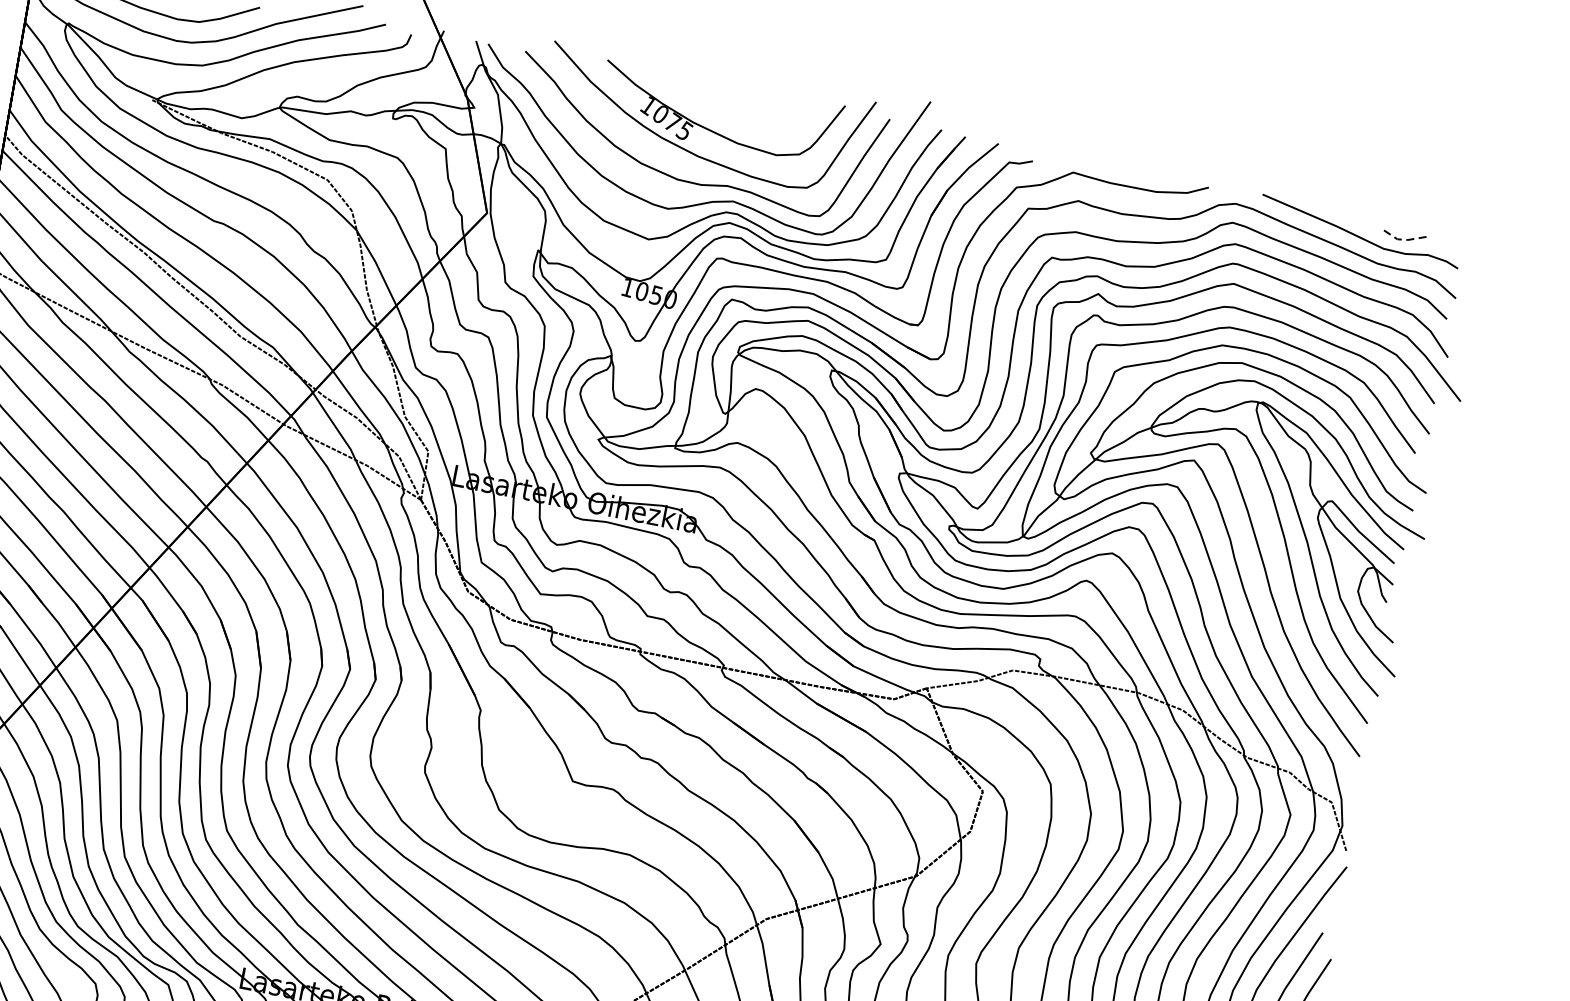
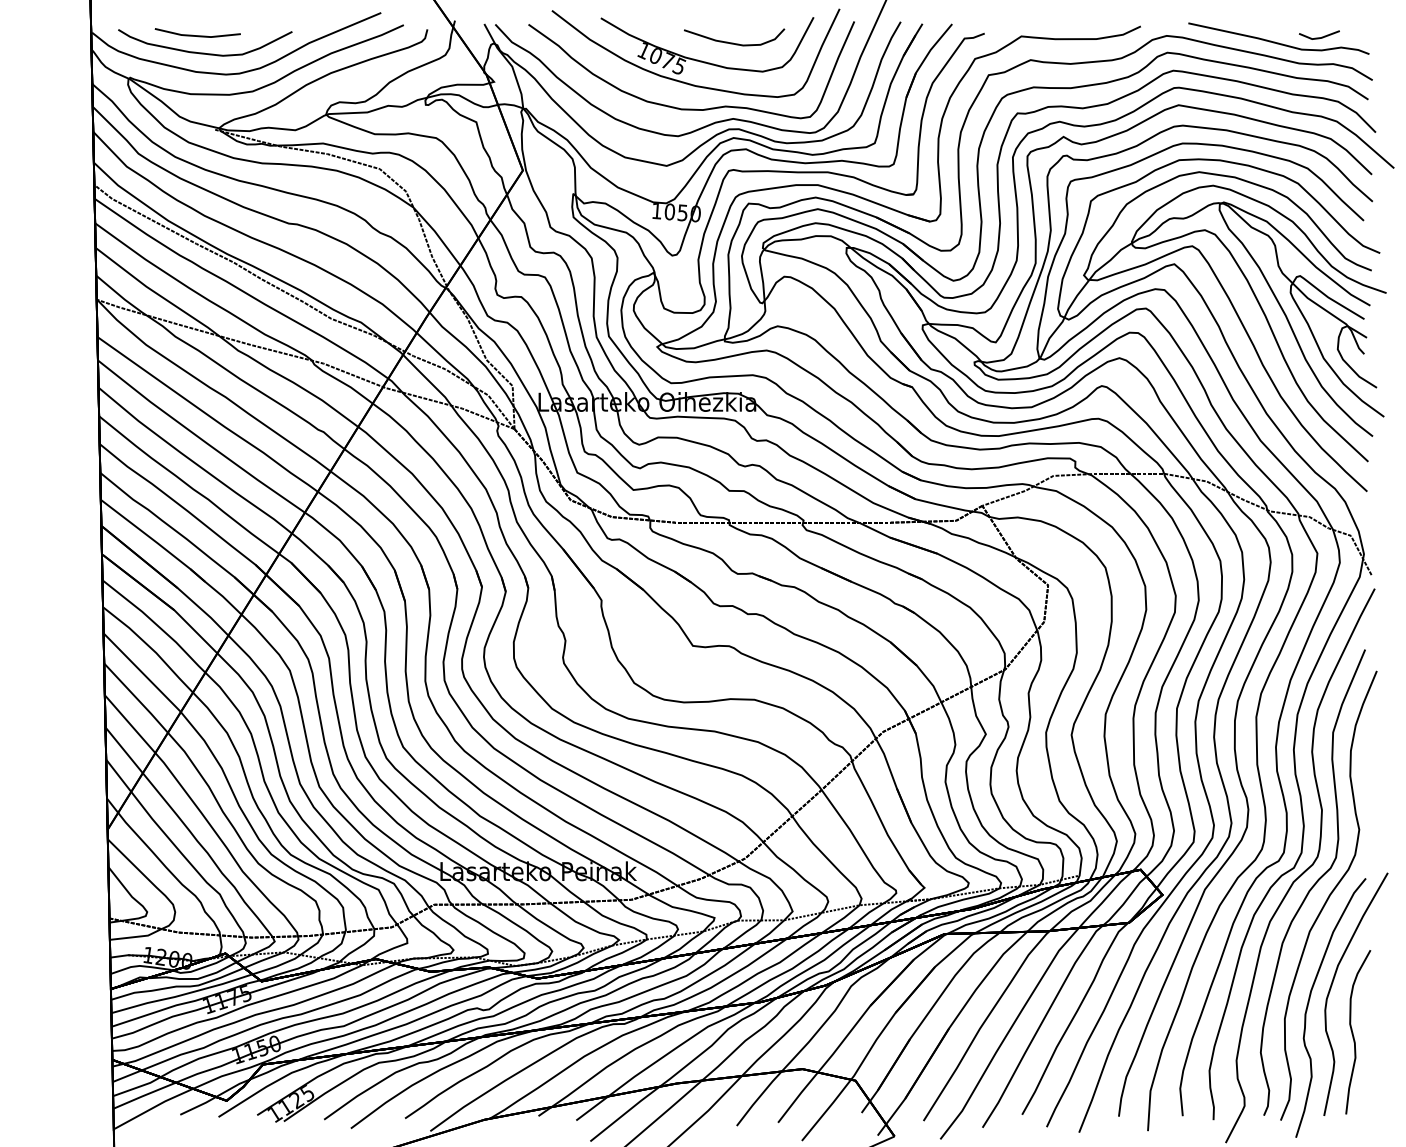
curve: (750, 116) -> (733, 42), added
line: (1405, 240) -> (1319, 38), dashed -> solid

